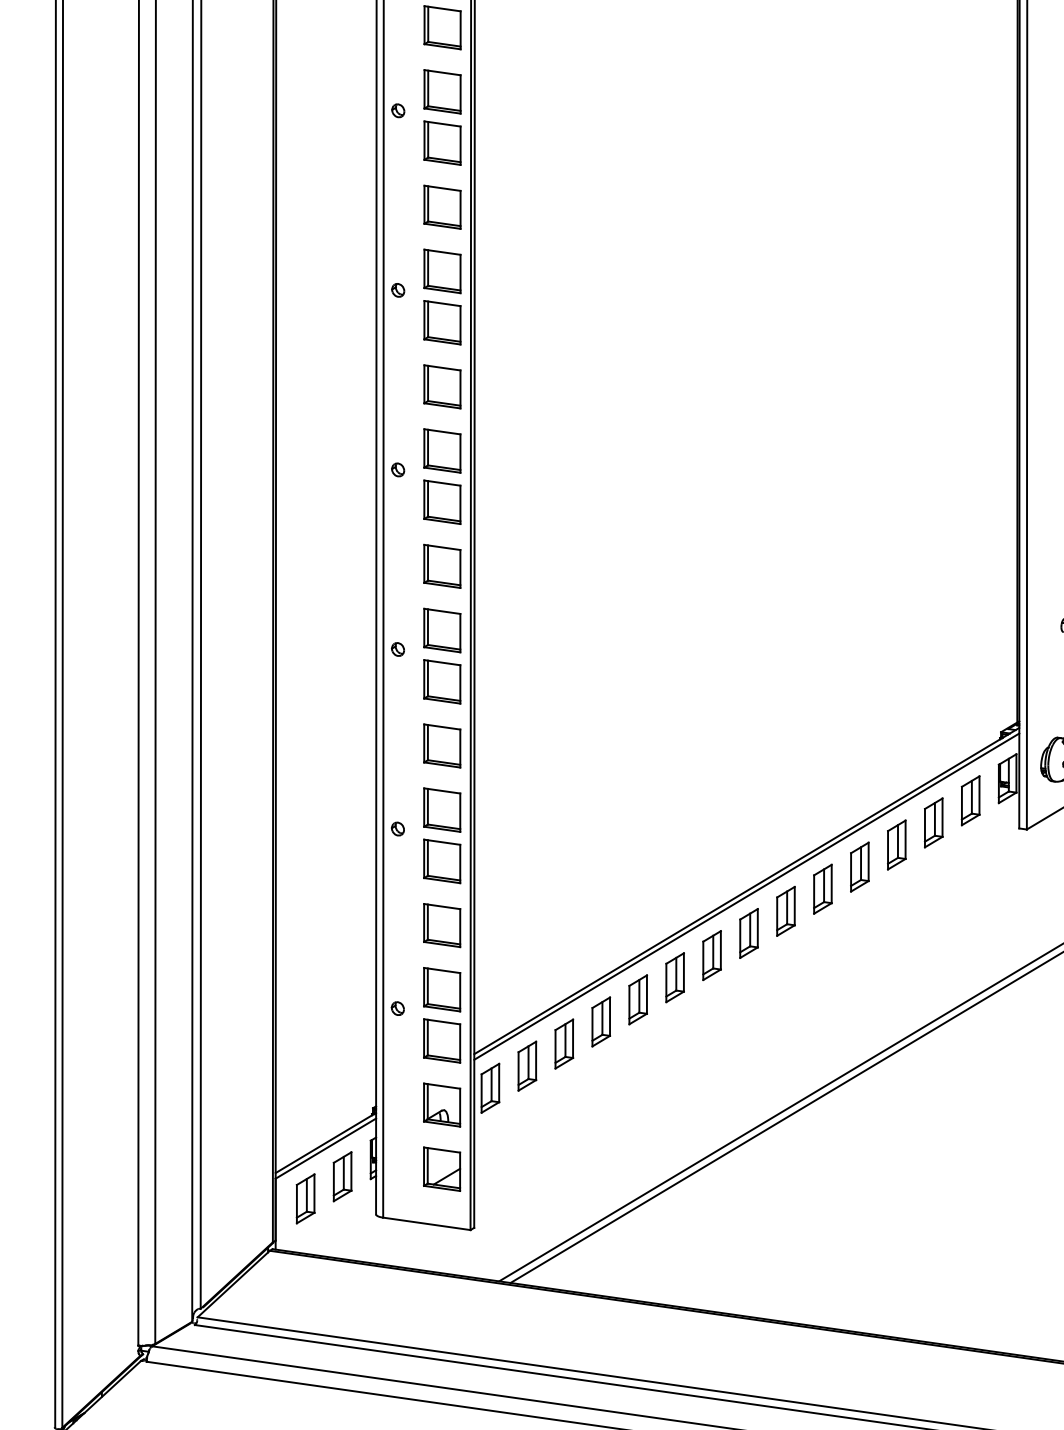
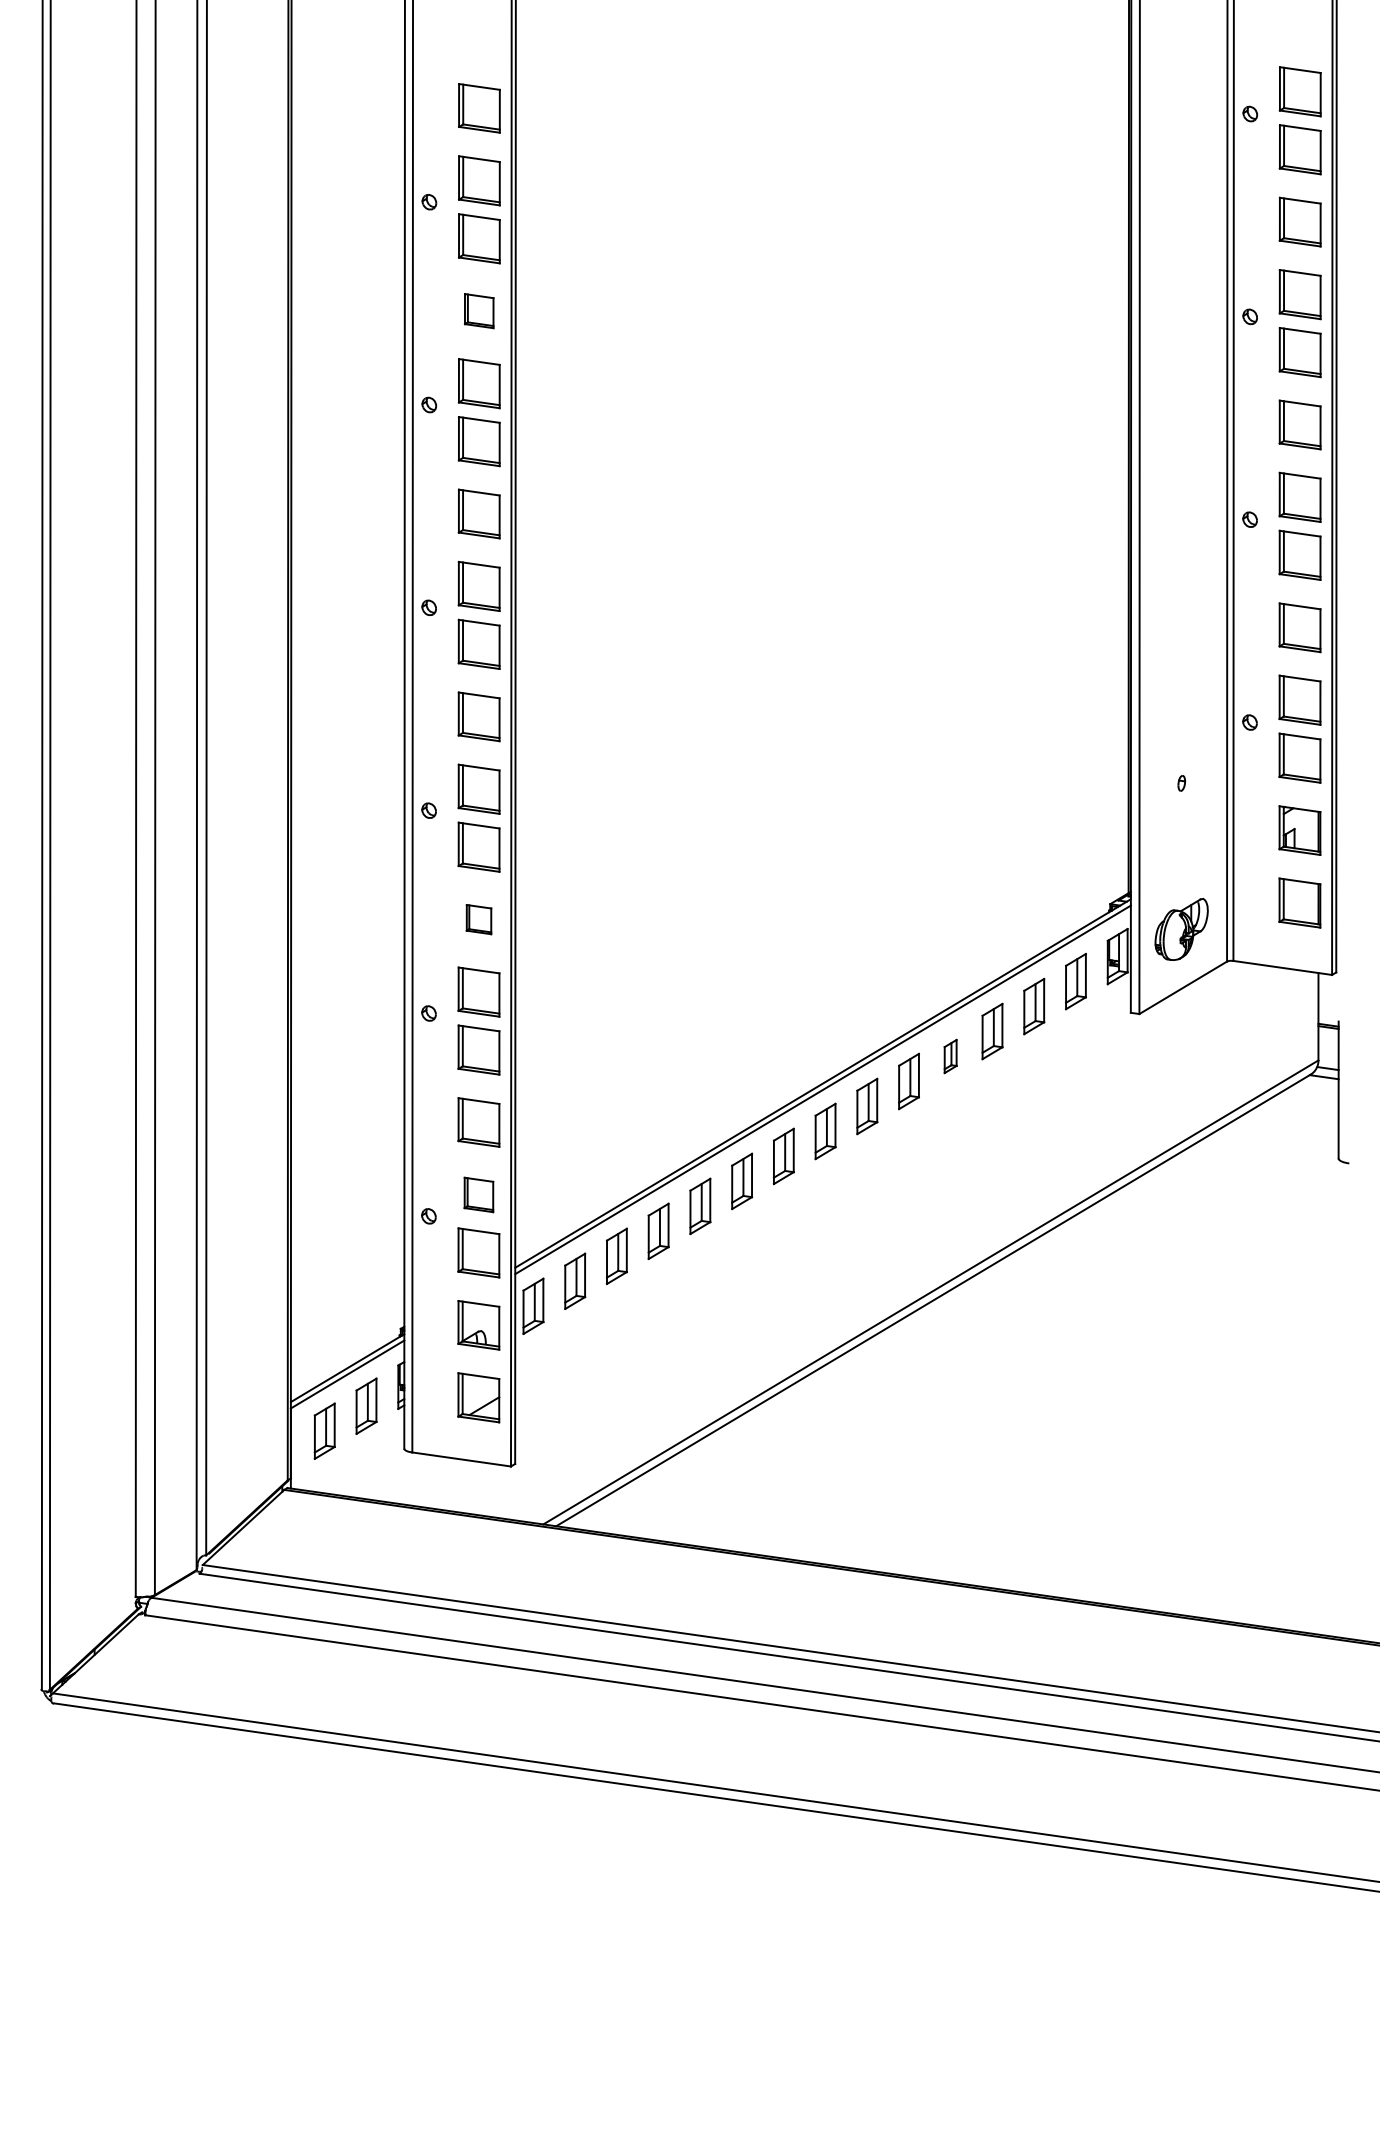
part: (441, 206) -> (478, 310), size x0.7
part: (441, 745) -> (478, 919), size x0.6
part: (859, 867) -> (950, 1056), size x0.6
part: (441, 989) -> (478, 1194), size x0.7

